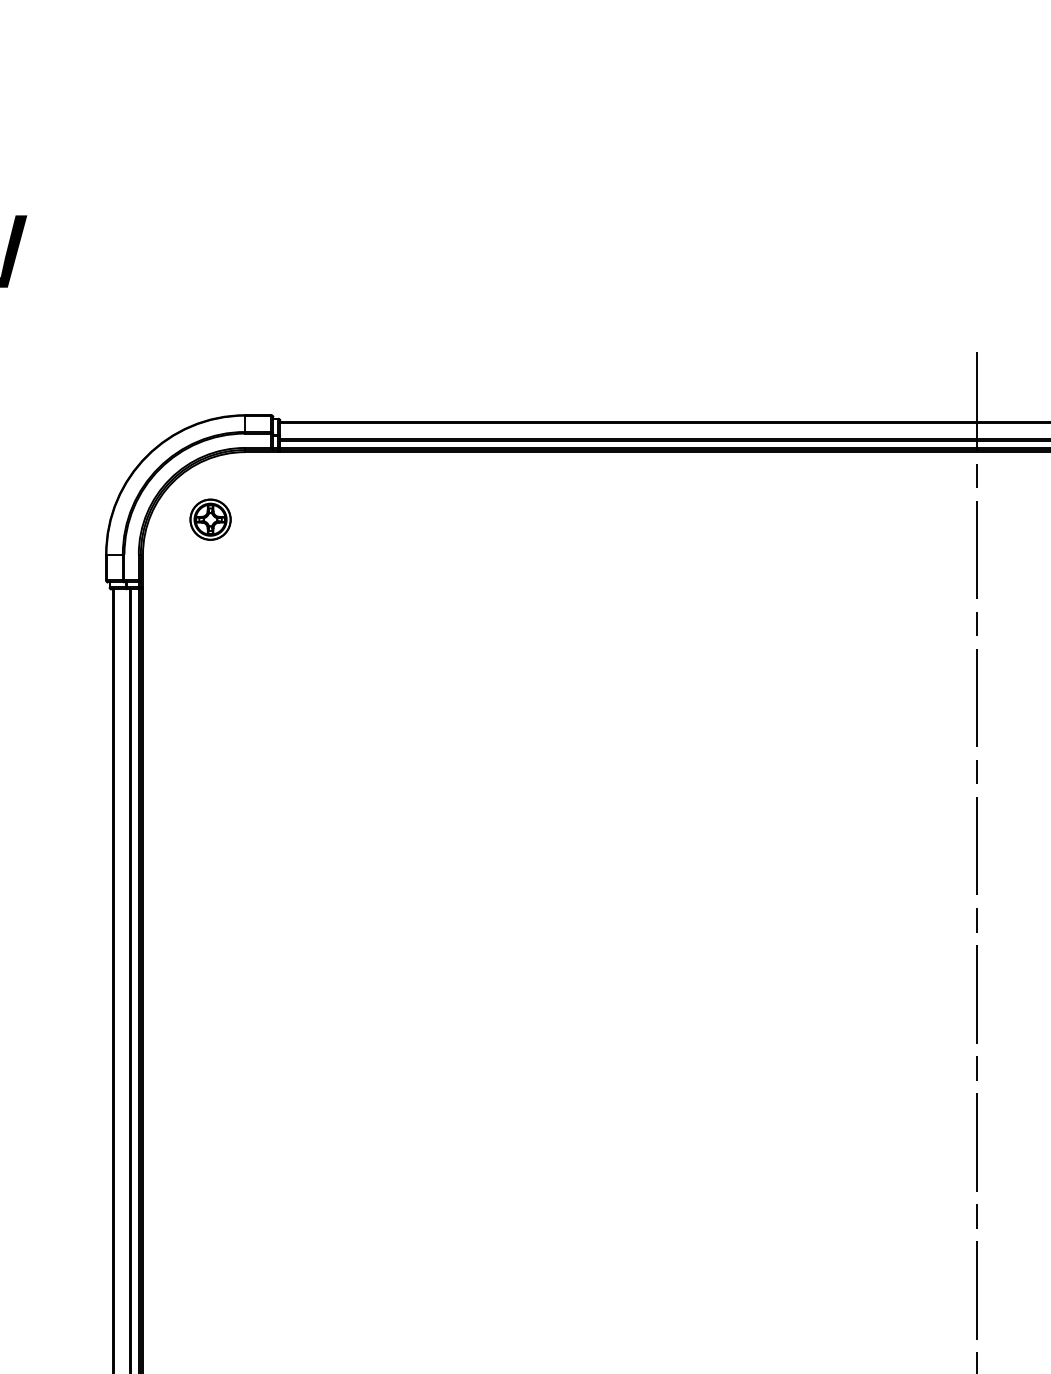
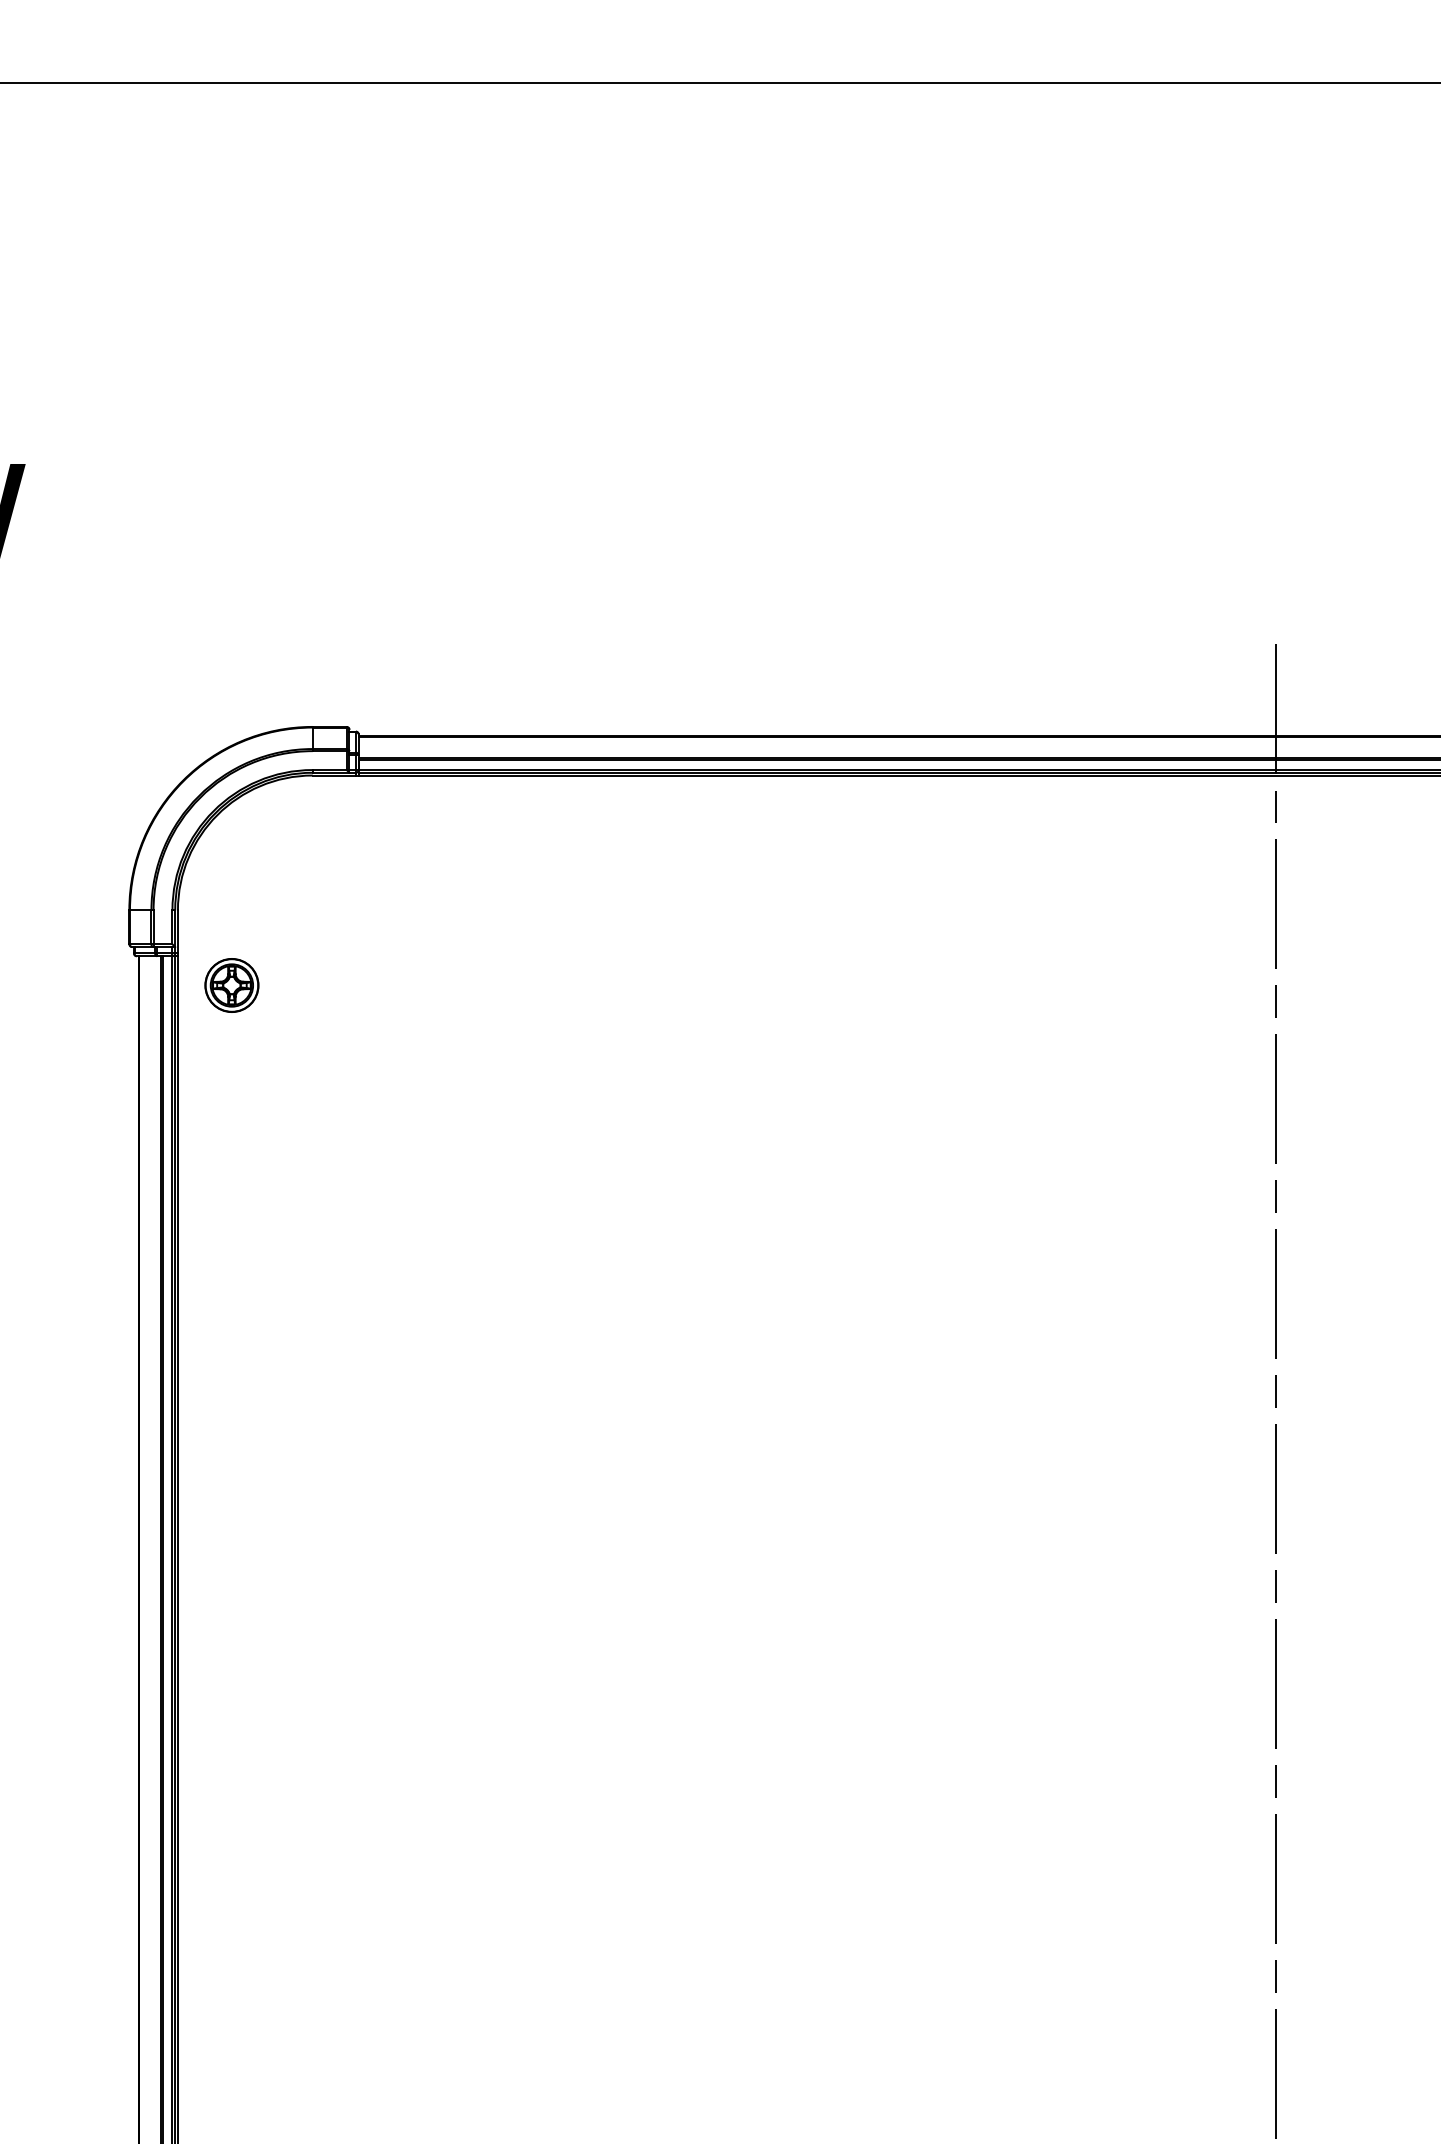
part: (210, 519) -> (231, 985), moved

